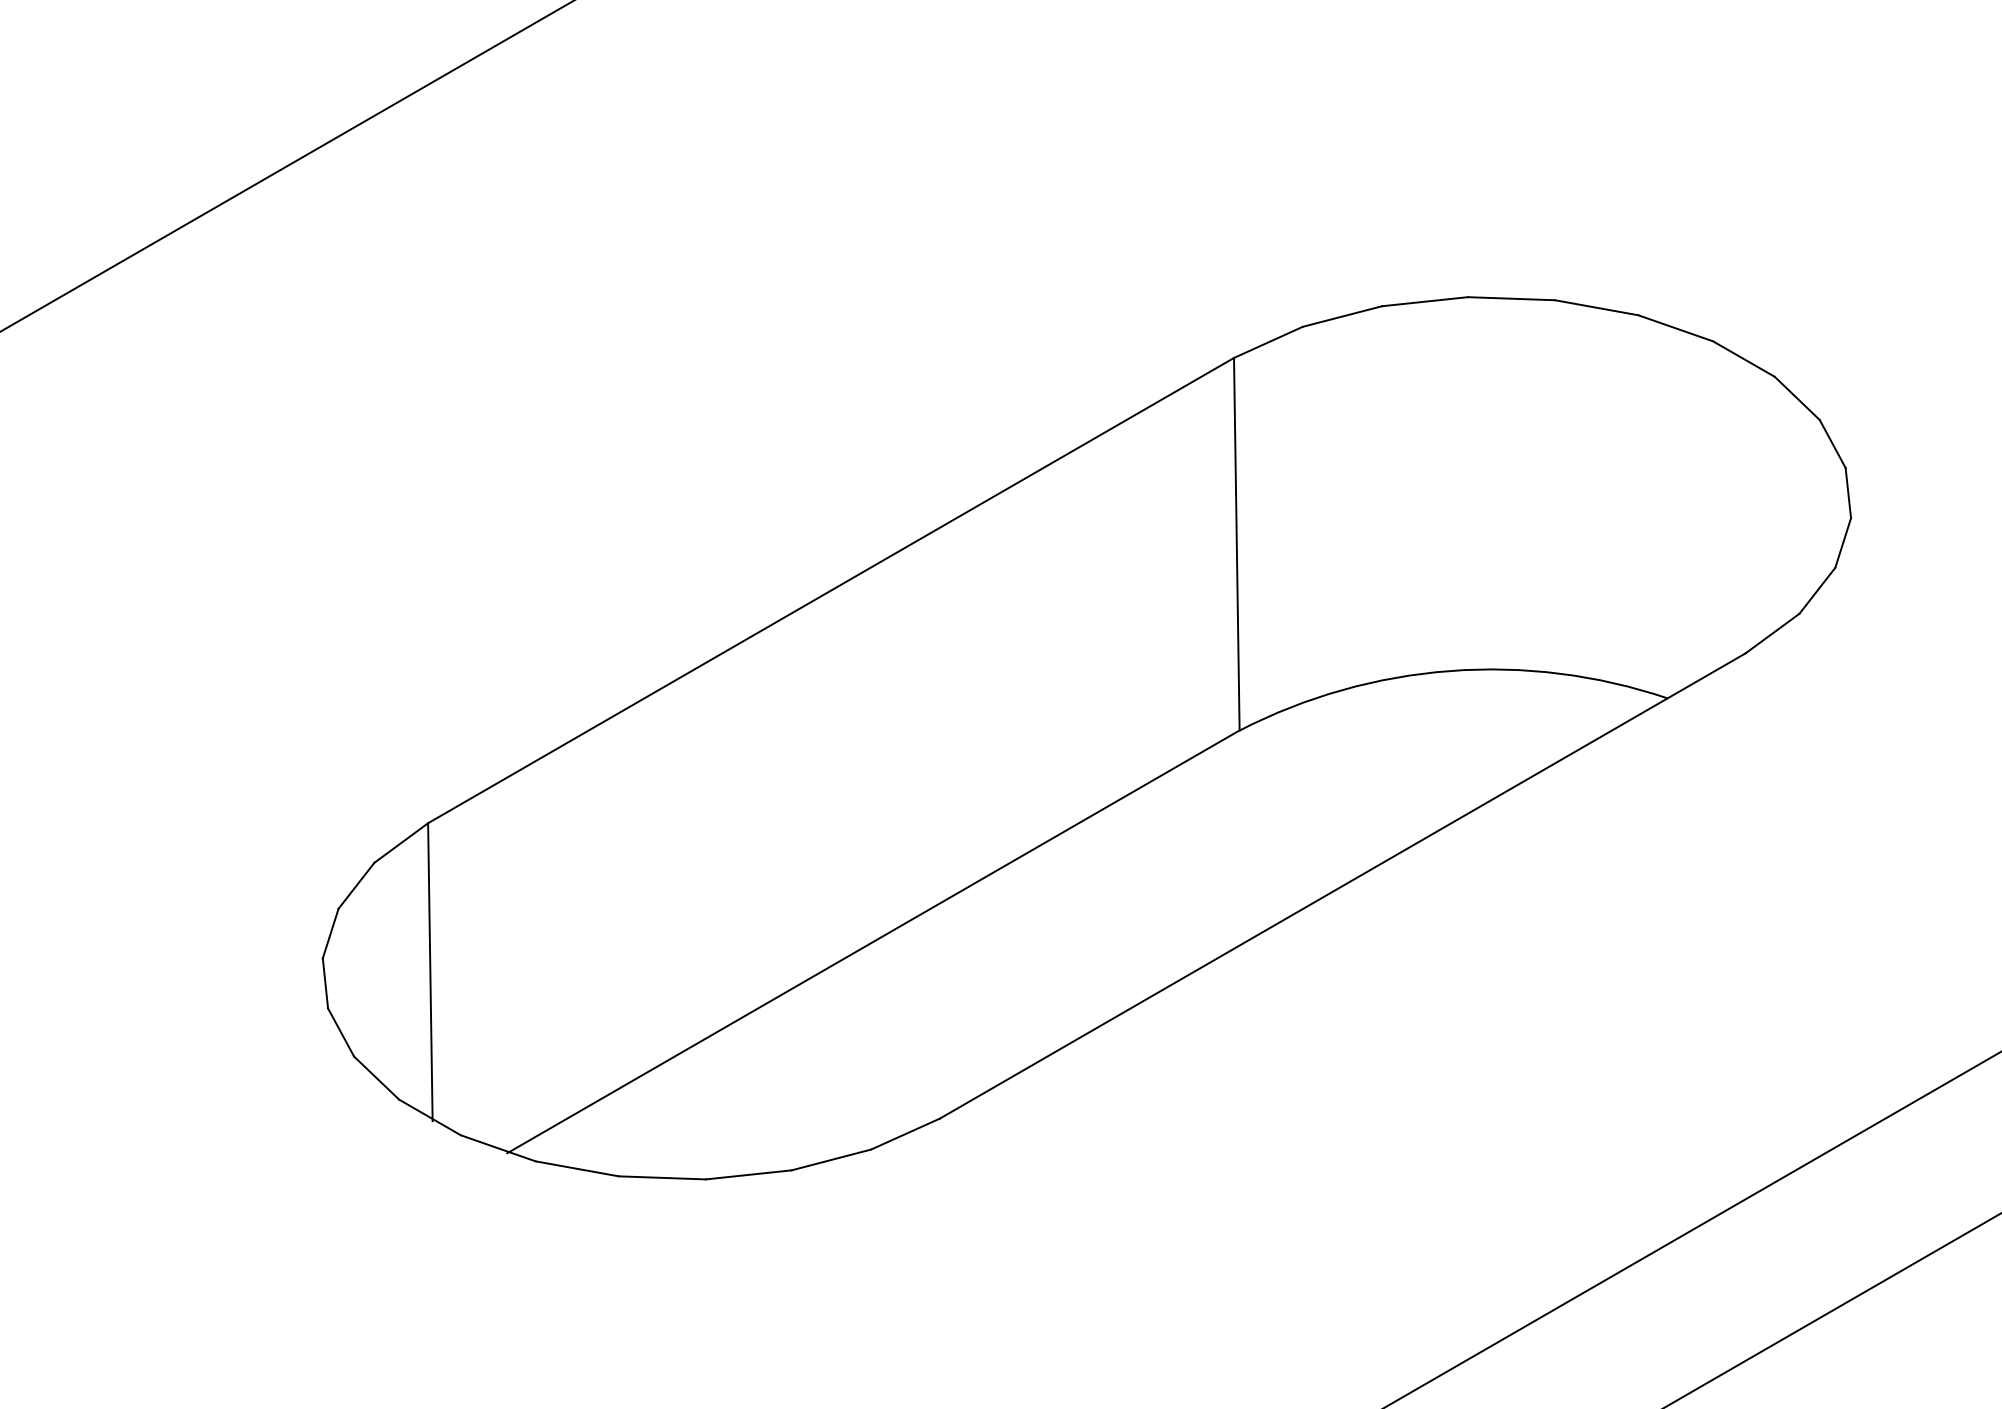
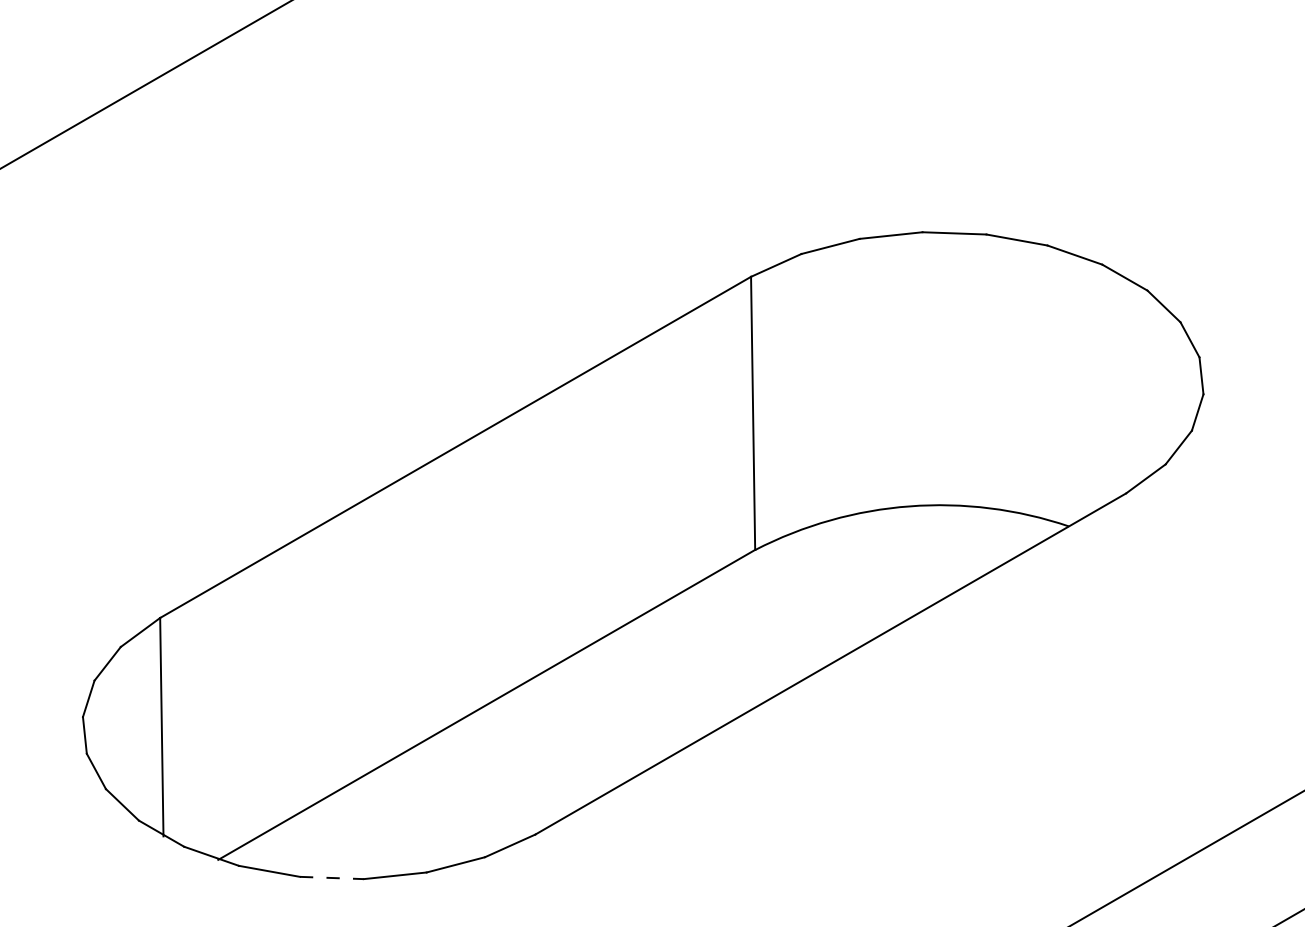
line: (662, 1177) -> (332, 877), solid -> dashed

